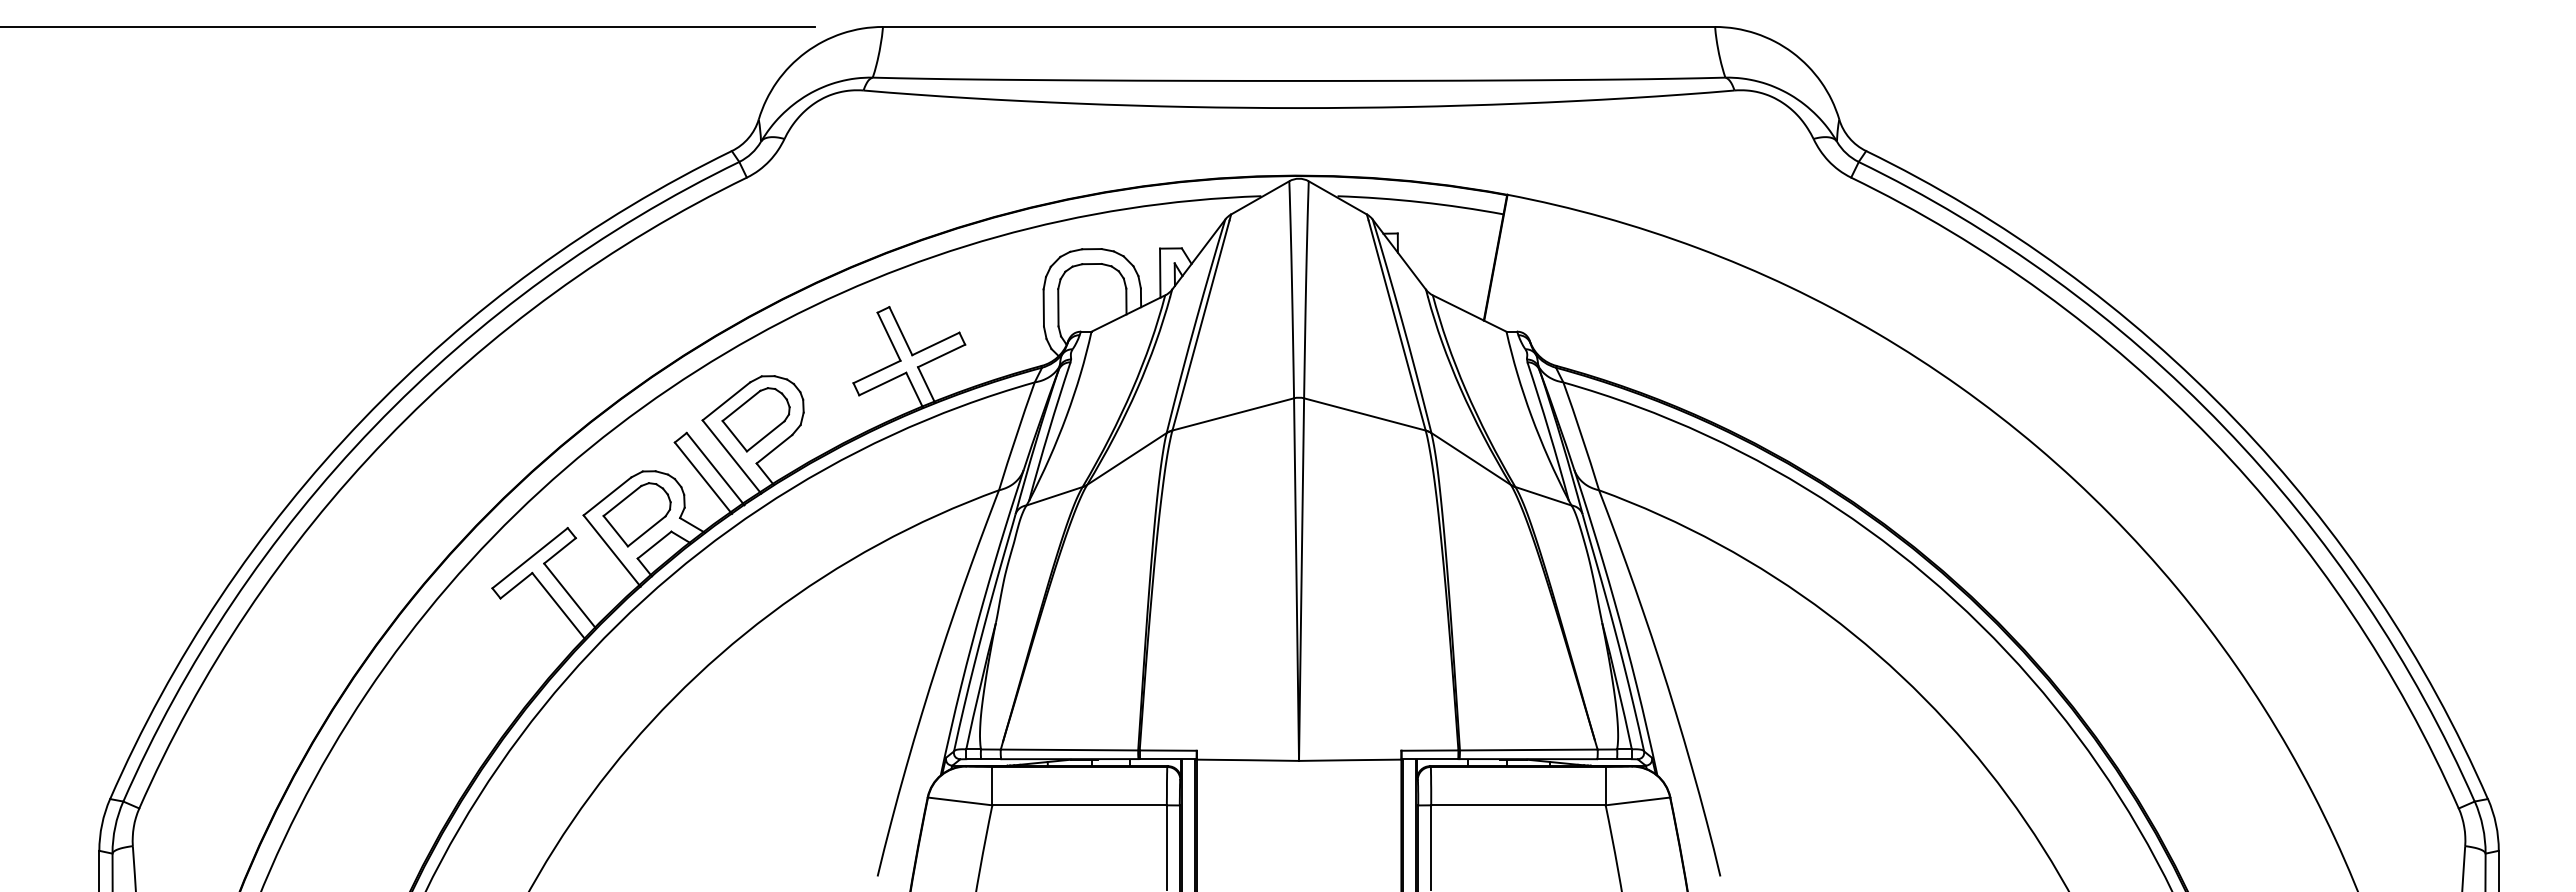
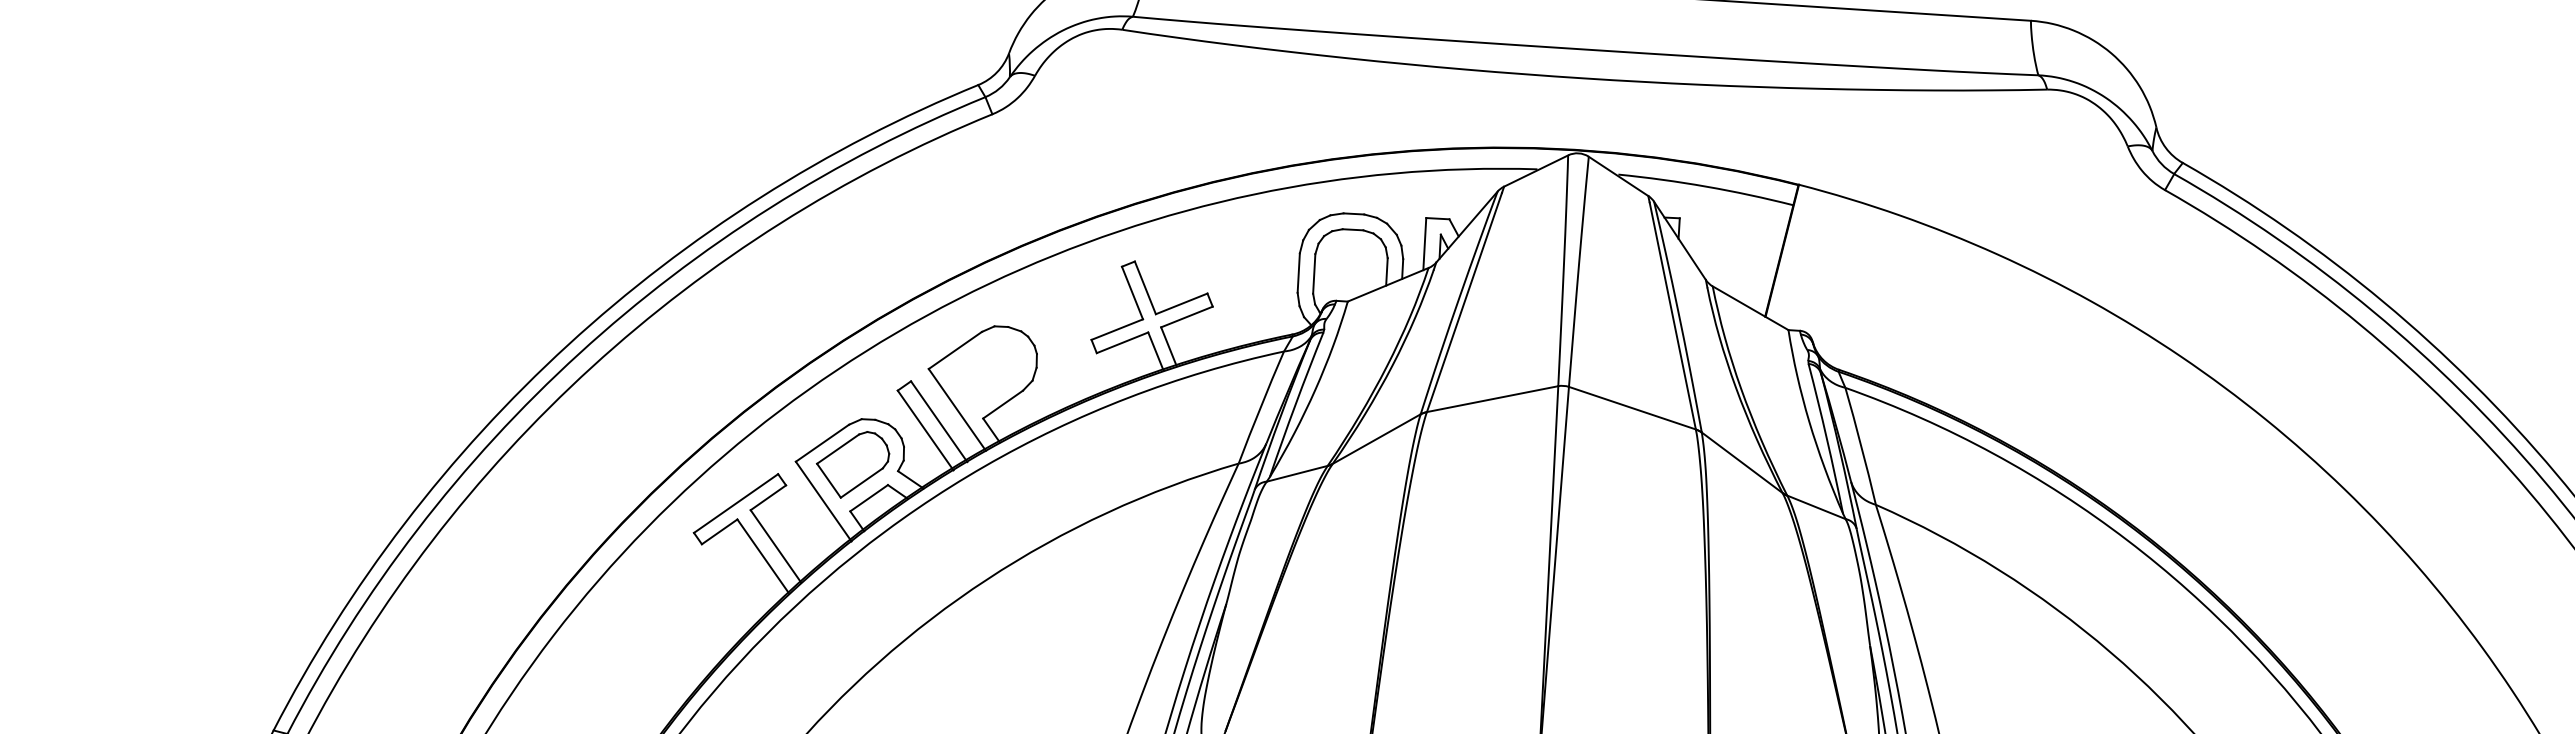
part: (755, 419) -> (984, 371), removed

